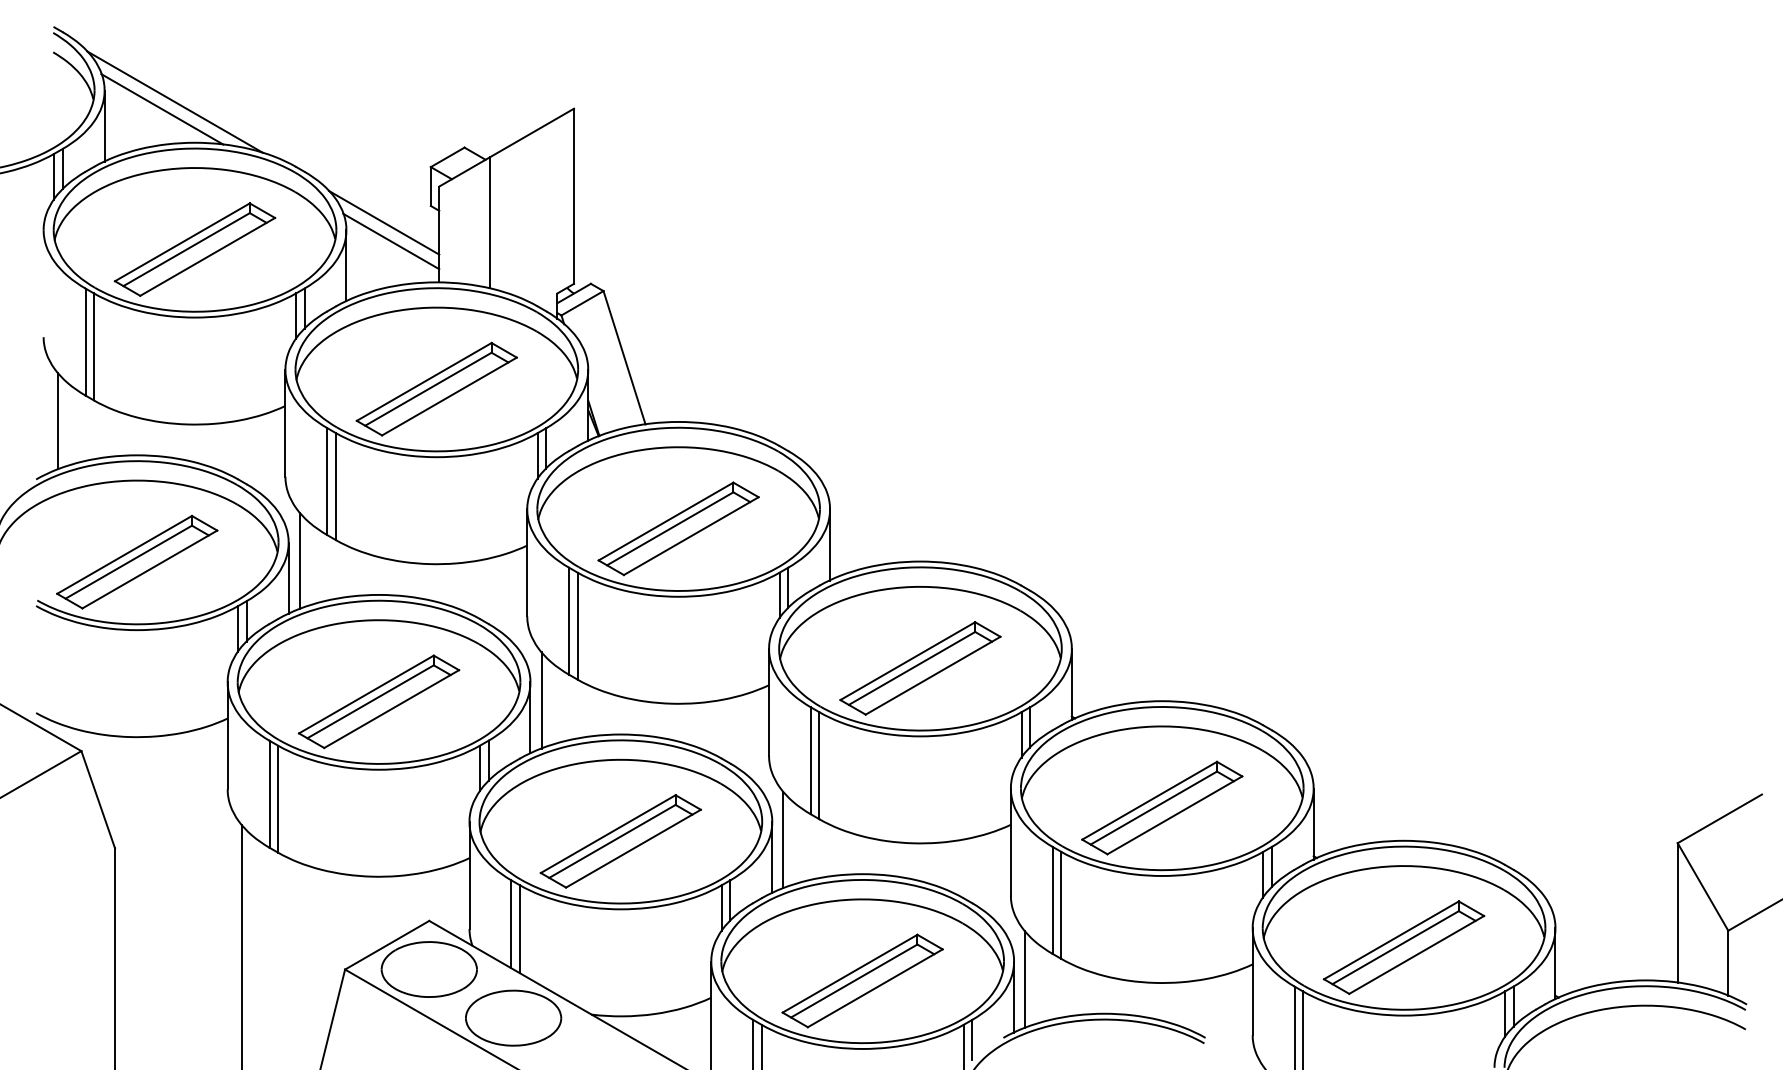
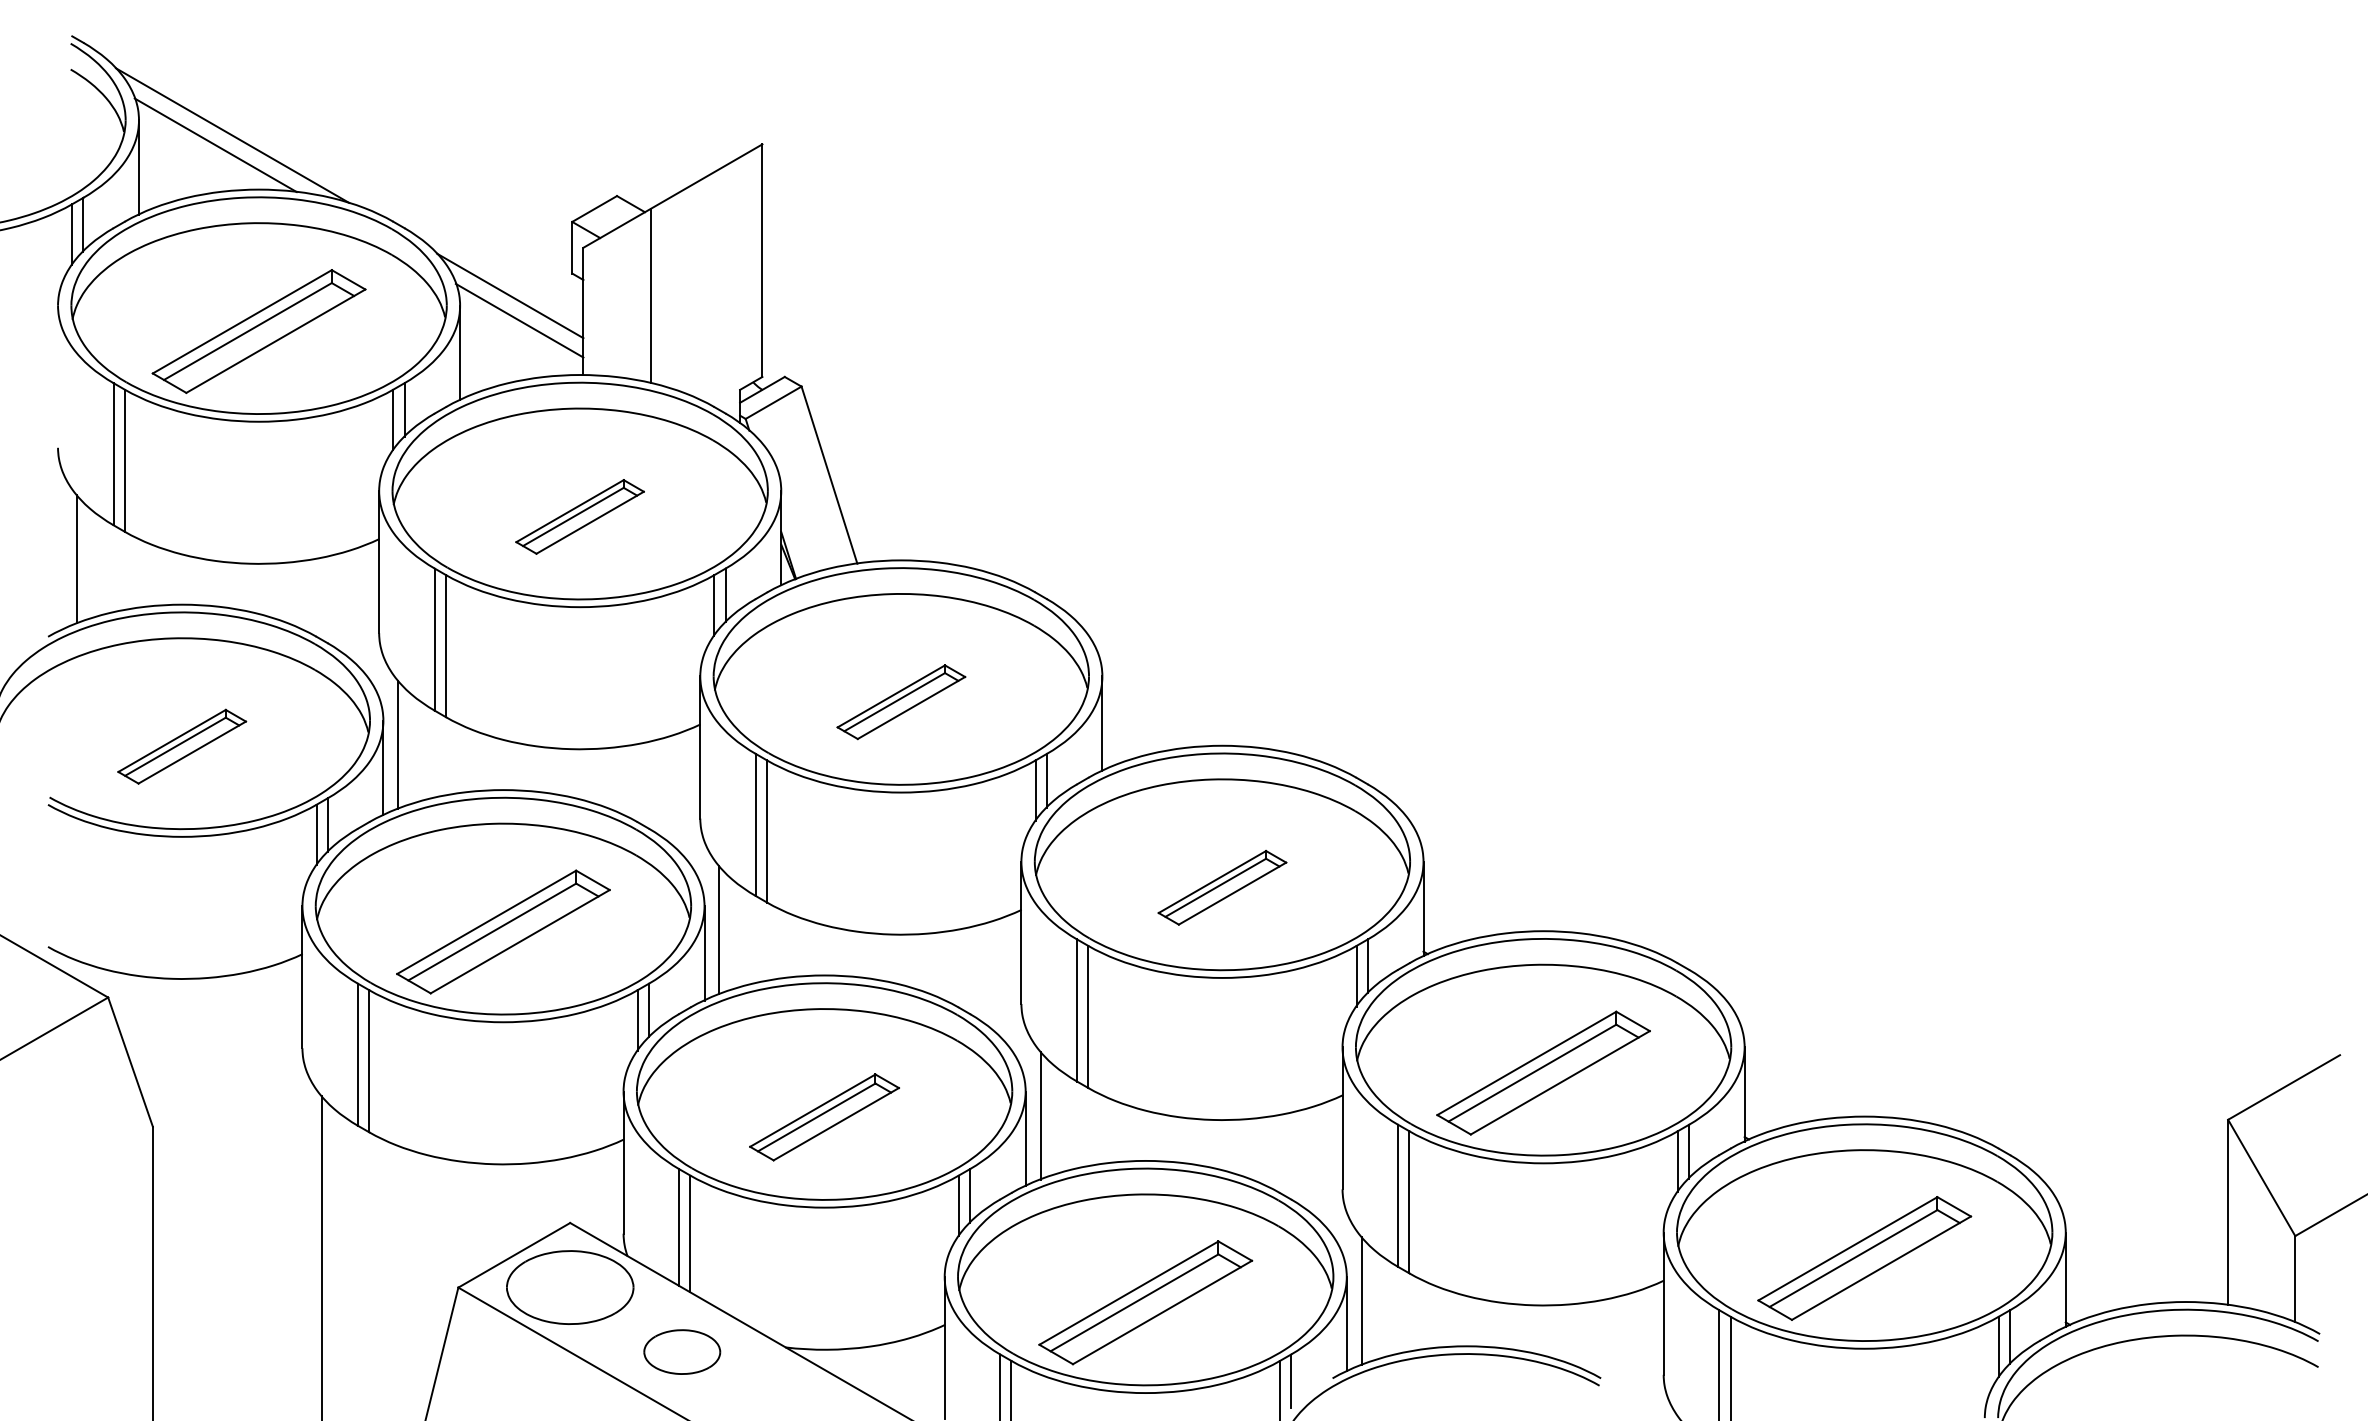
part: (436, 388) -> (579, 516), size x0.6
part: (678, 528) -> (901, 701), size x0.6
part: (136, 562) -> (181, 746), size x0.6
part: (920, 668) -> (1222, 887), size x0.6
part: (620, 841) -> (824, 1117), size x0.7
part: (513, 1017) -> (682, 1351), size x0.6

